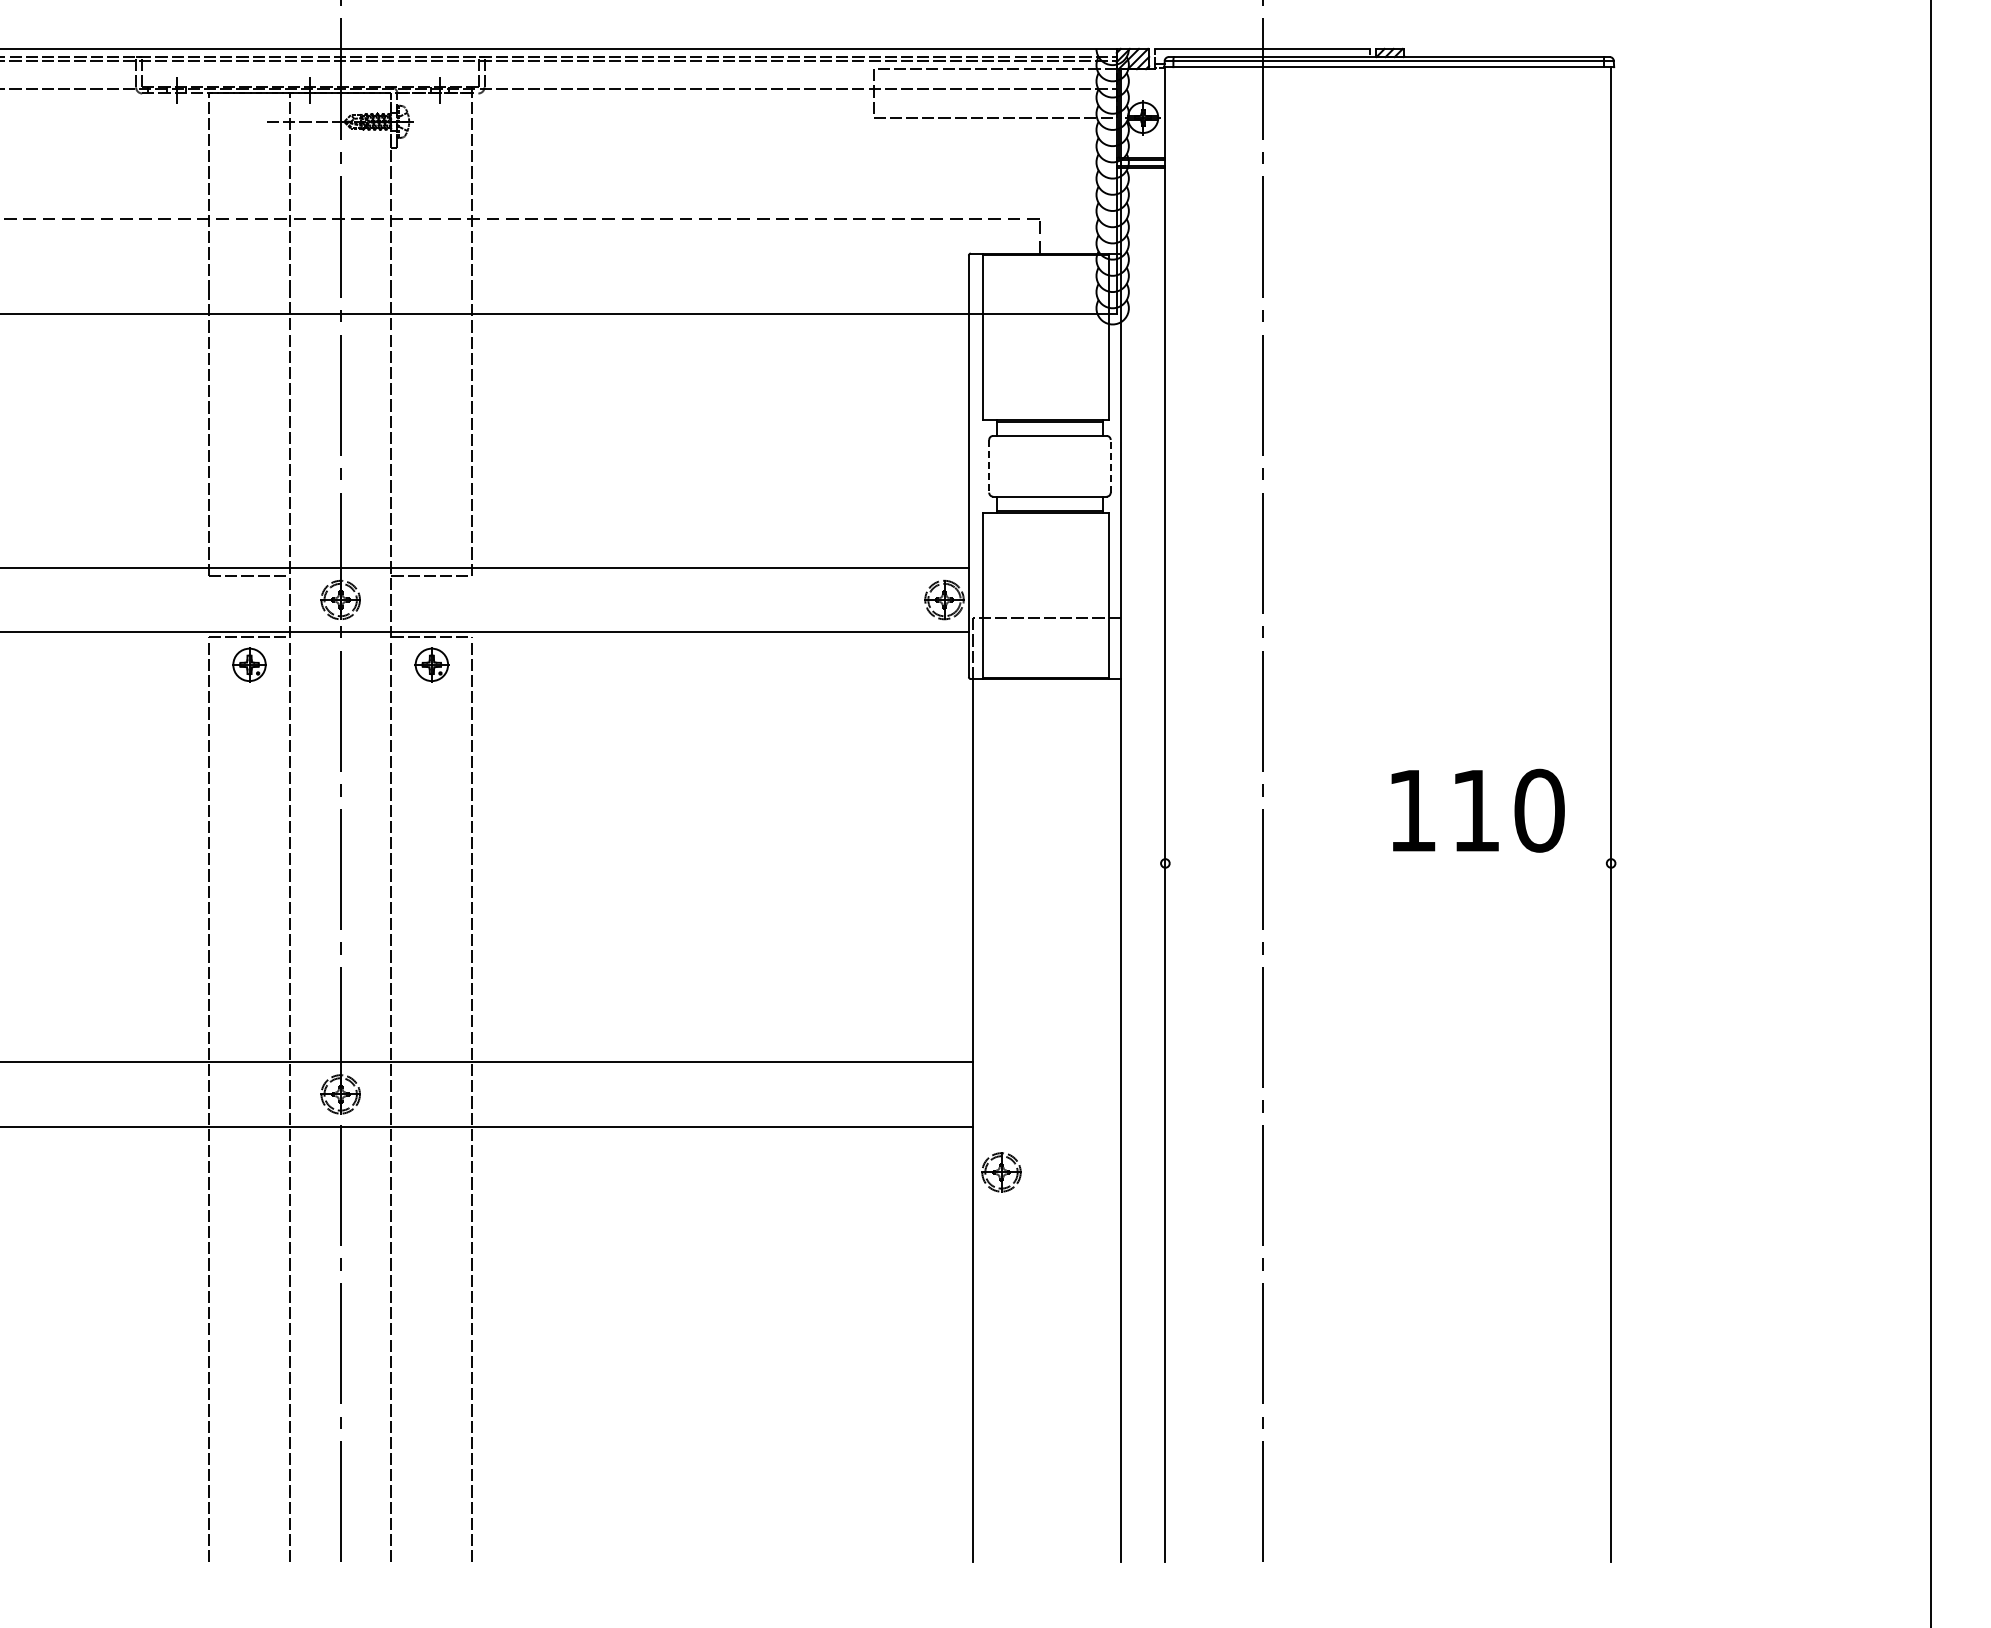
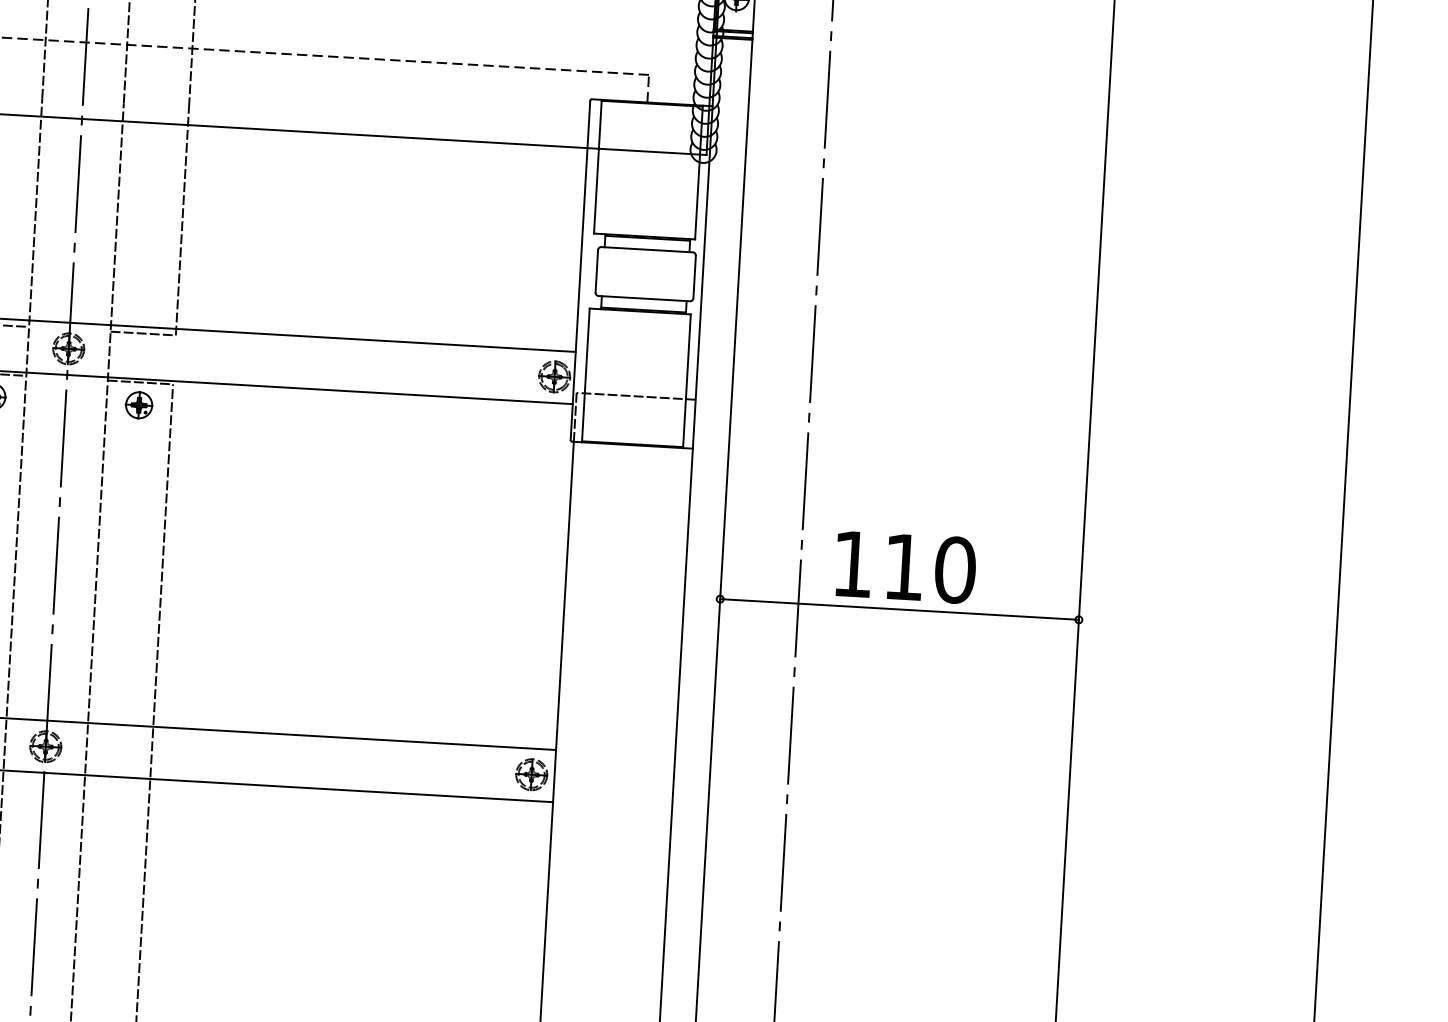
line: (1110, 465) -> (694, 276), dashed -> solid
line: (989, 466) -> (597, 271), dashed -> solid
text: (1477, 810) -> (905, 567), moved
line: (1388, 863) -> (899, 609), added
part: (1001, 1172) -> (531, 774), moved

